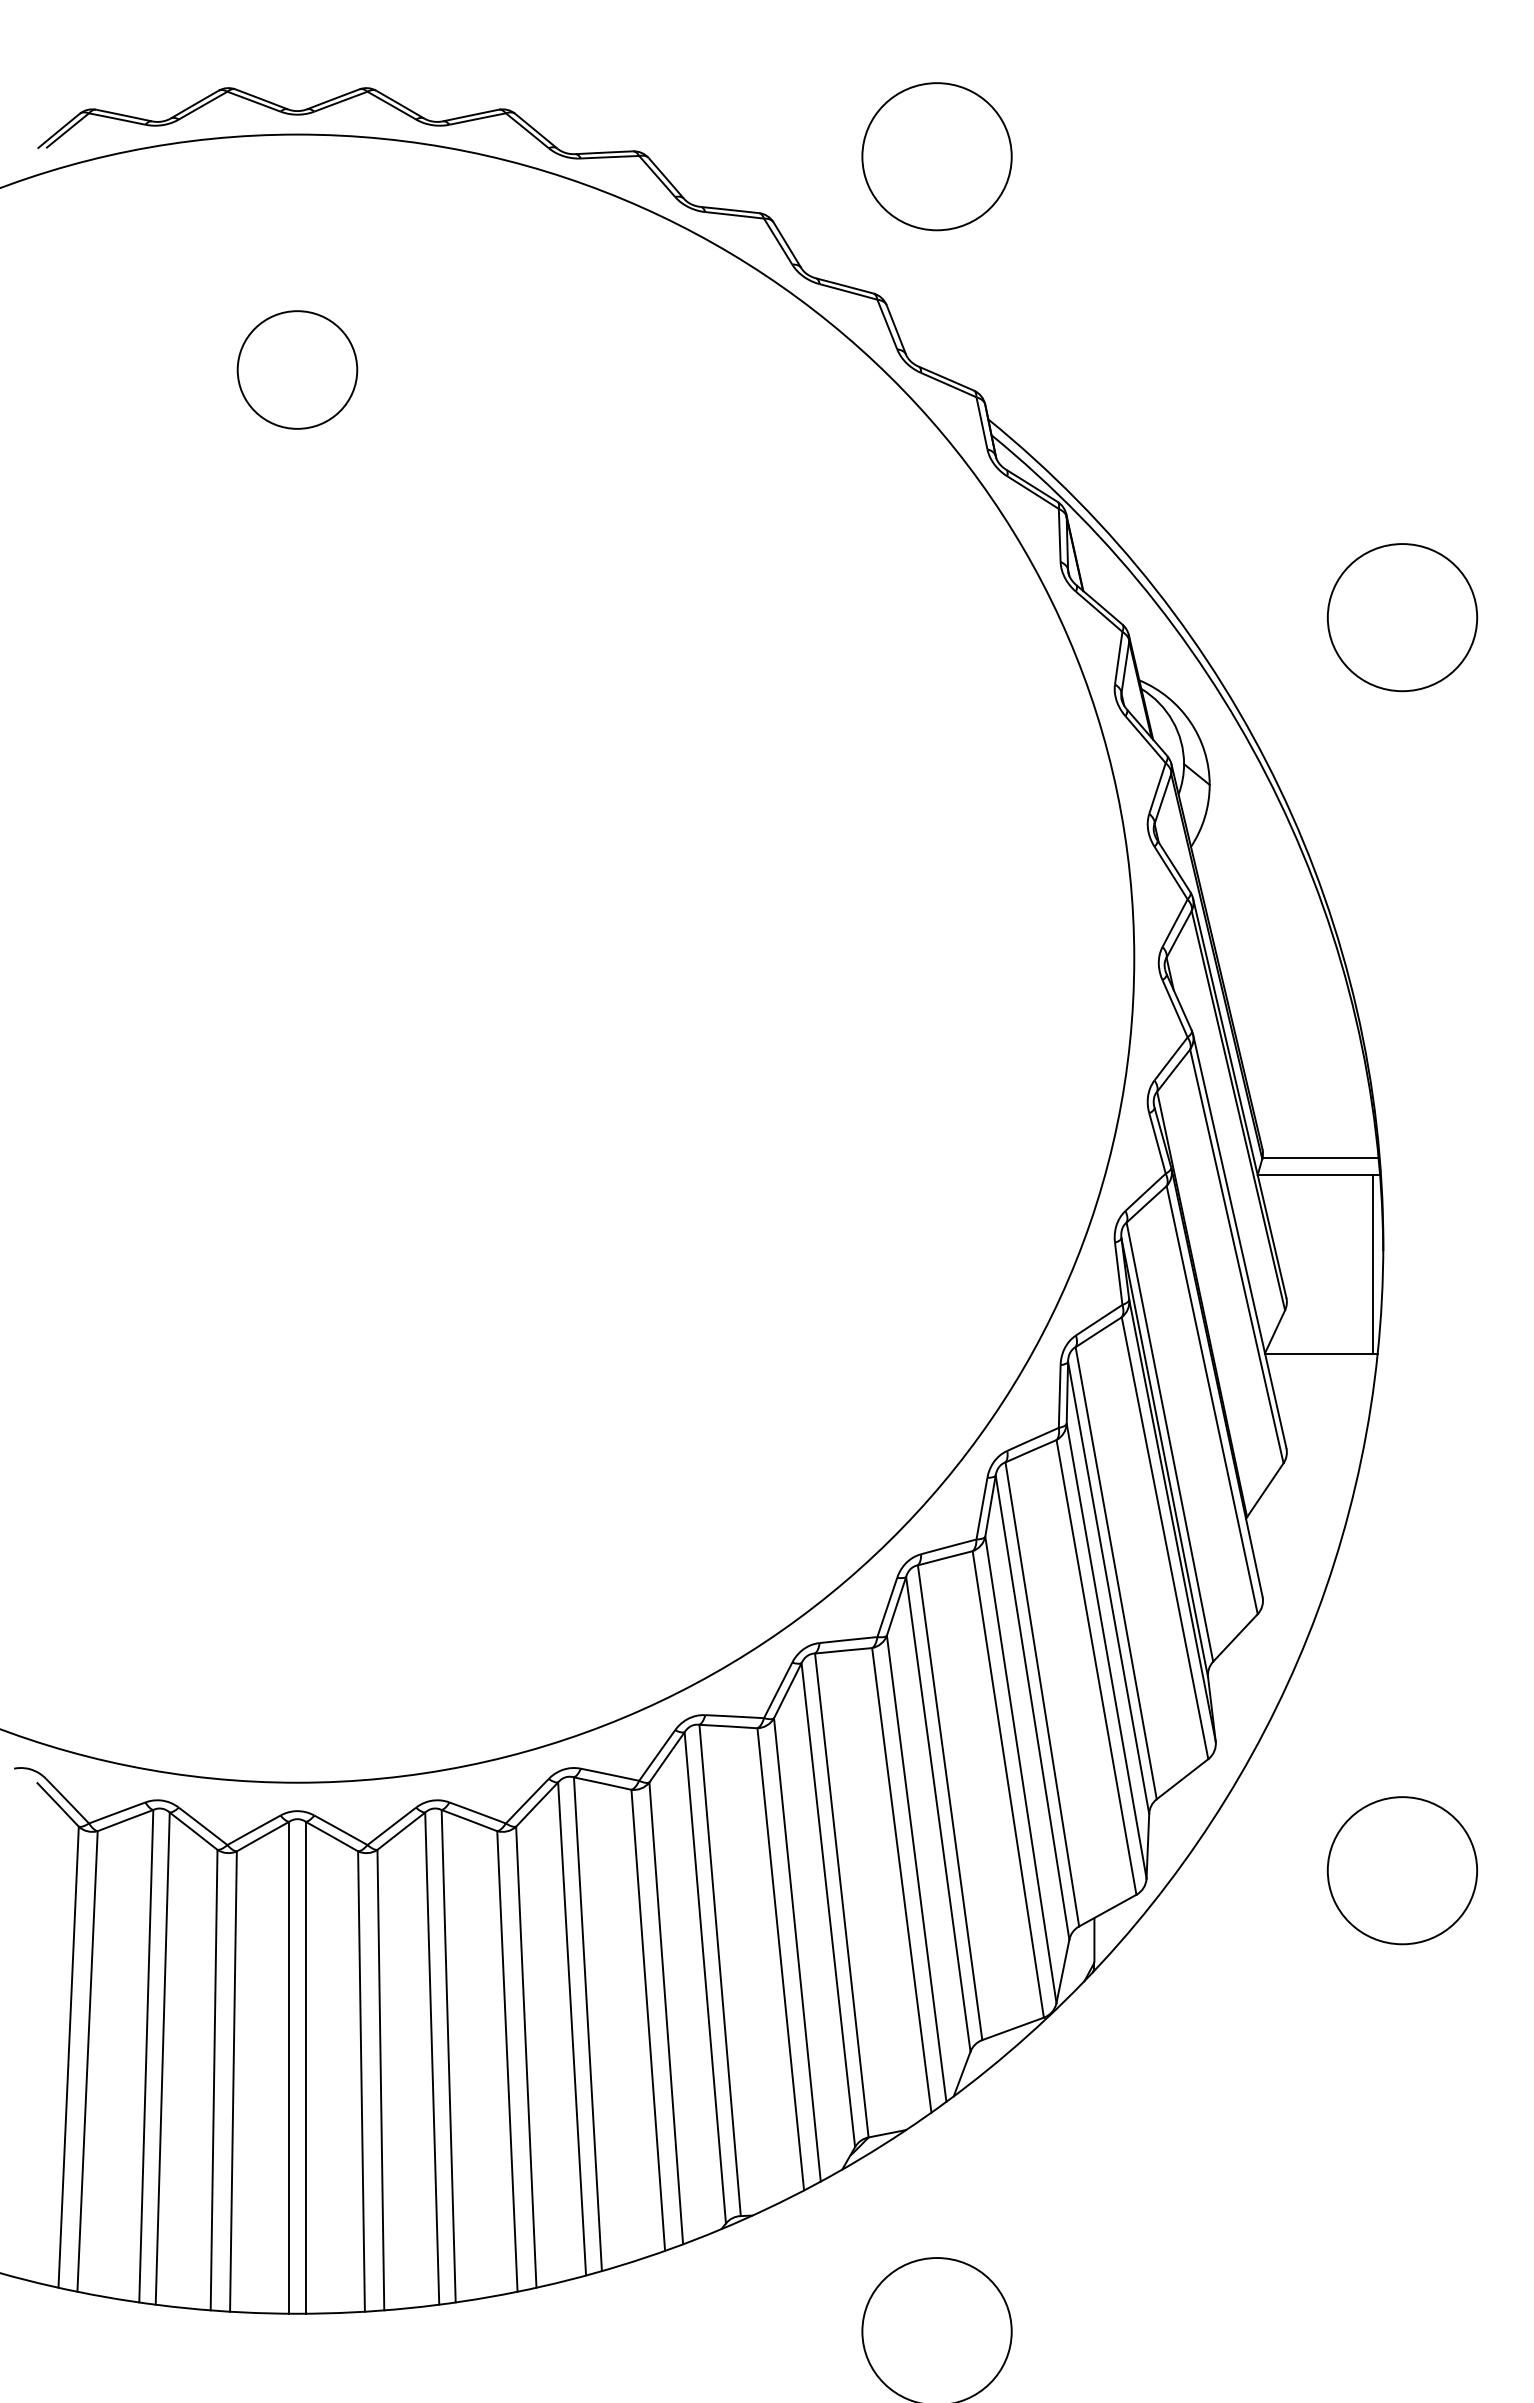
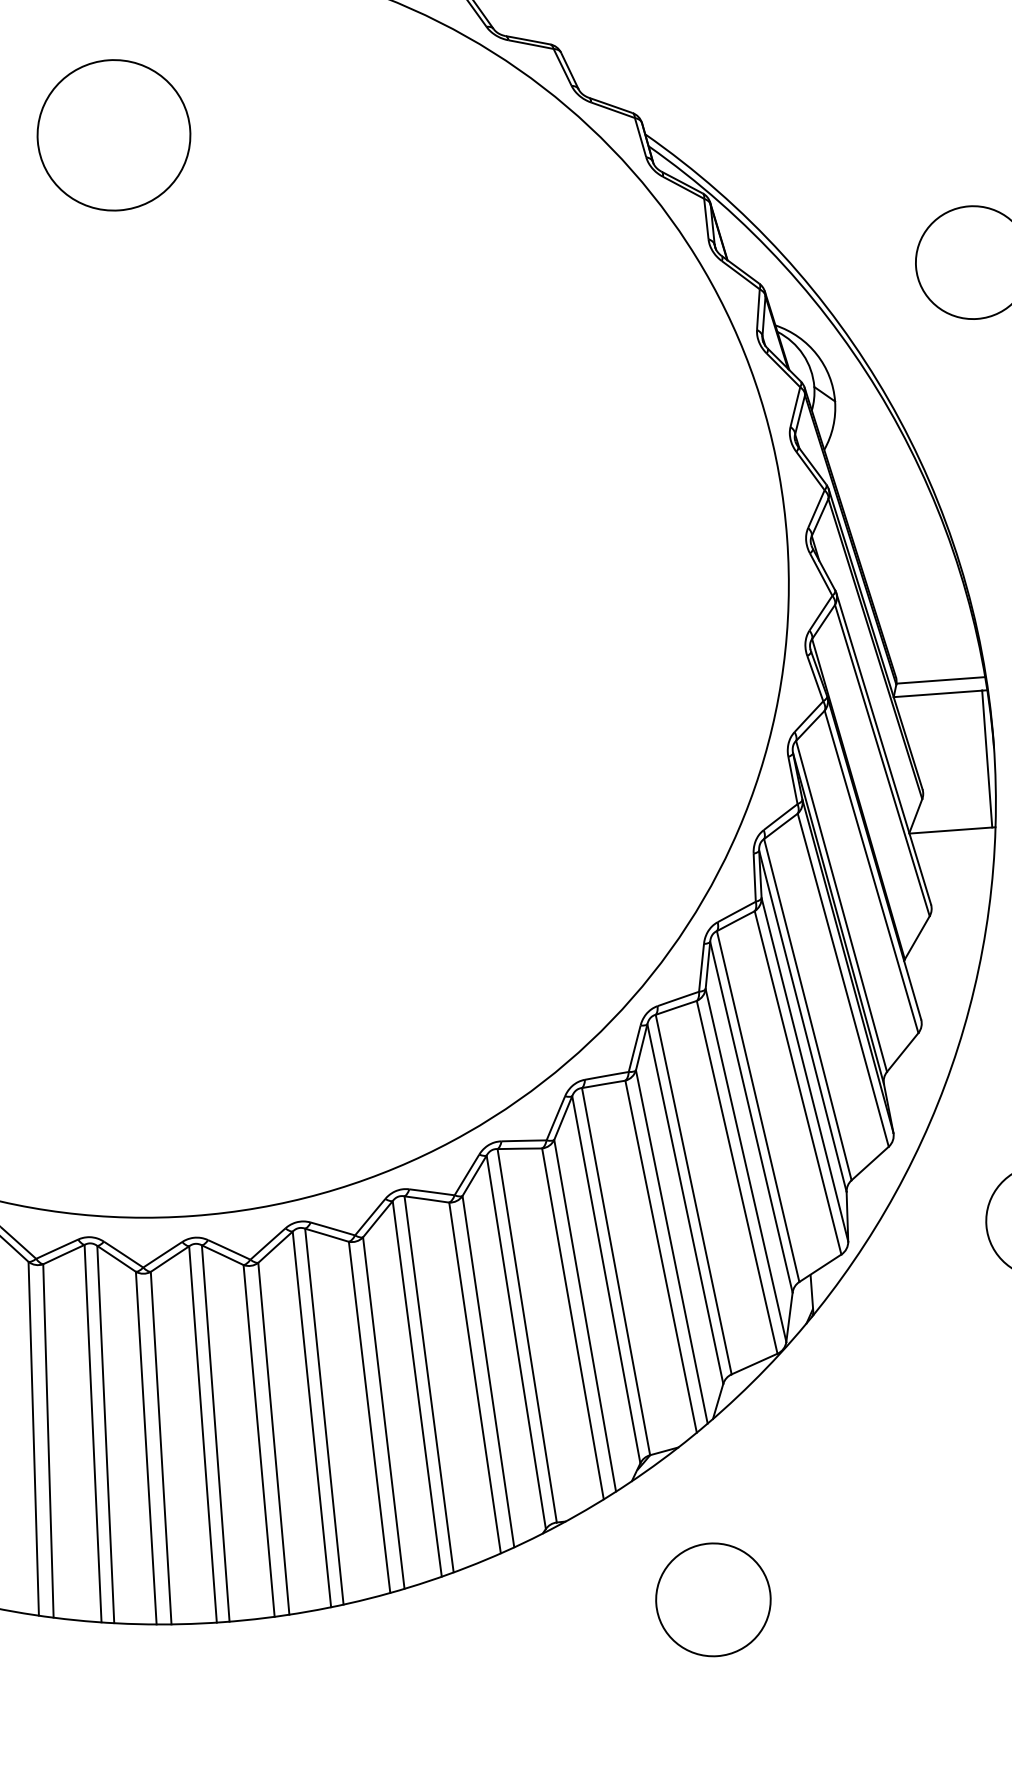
part: (297, 369) -> (113, 134), size x1.67

